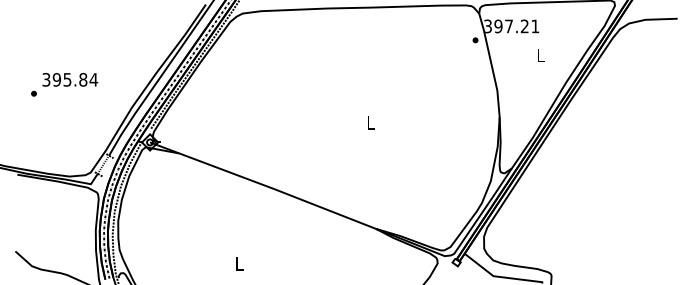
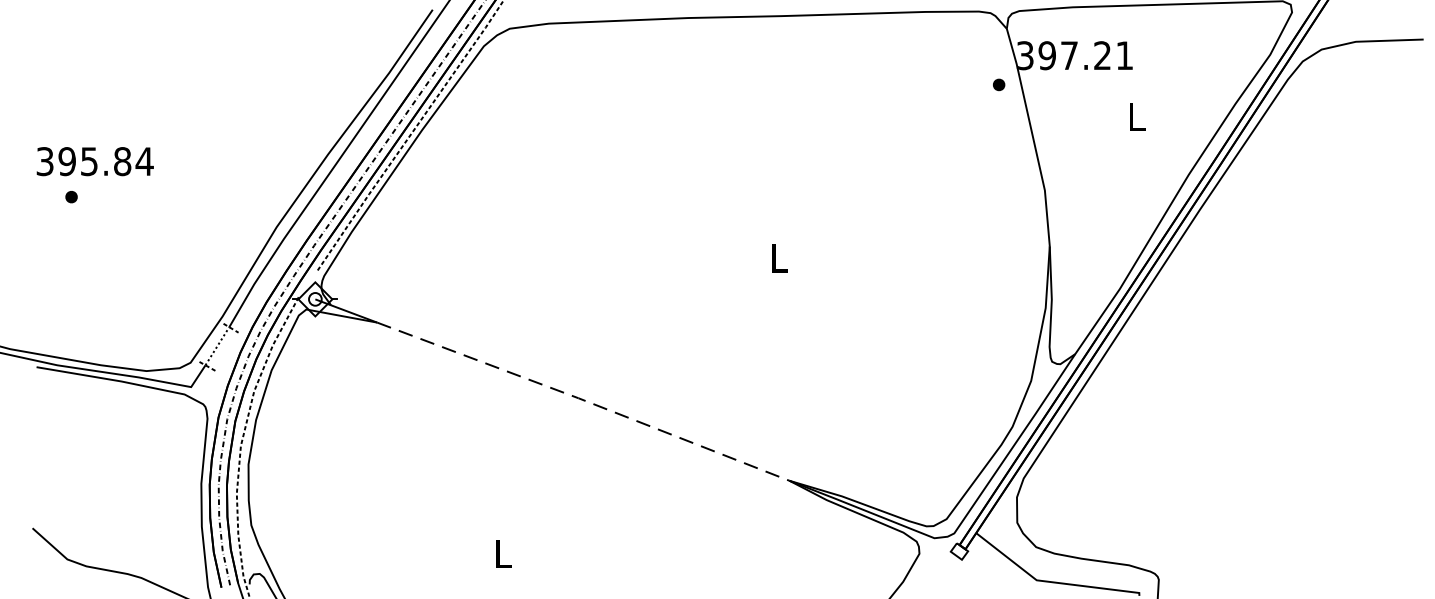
text: (70, 79) -> (95, 160), moved
line: (277, 190) -> (583, 400), solid -> dashed

